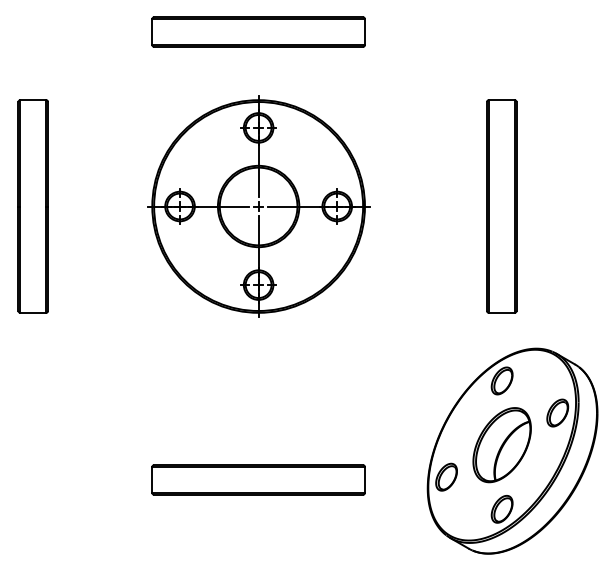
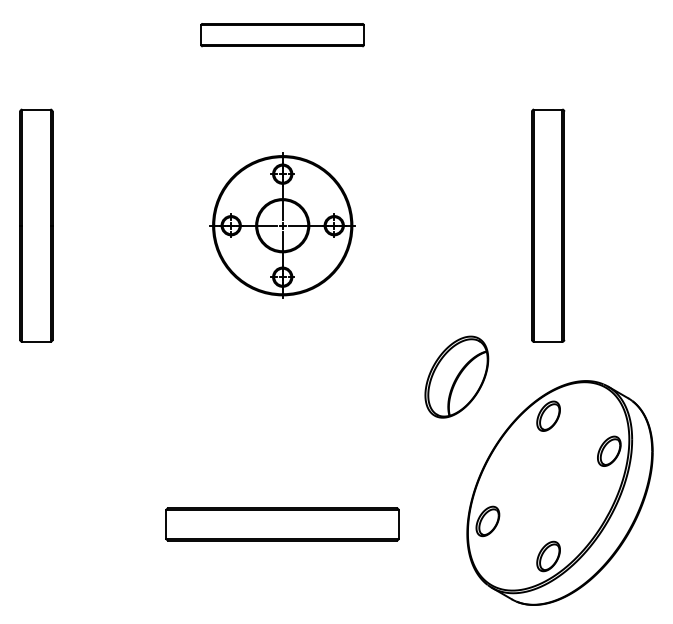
part: (258, 31) -> (282, 34), size x0.7
part: (258, 206) -> (282, 225), size x0.6
part: (501, 445) -> (456, 377), moved

